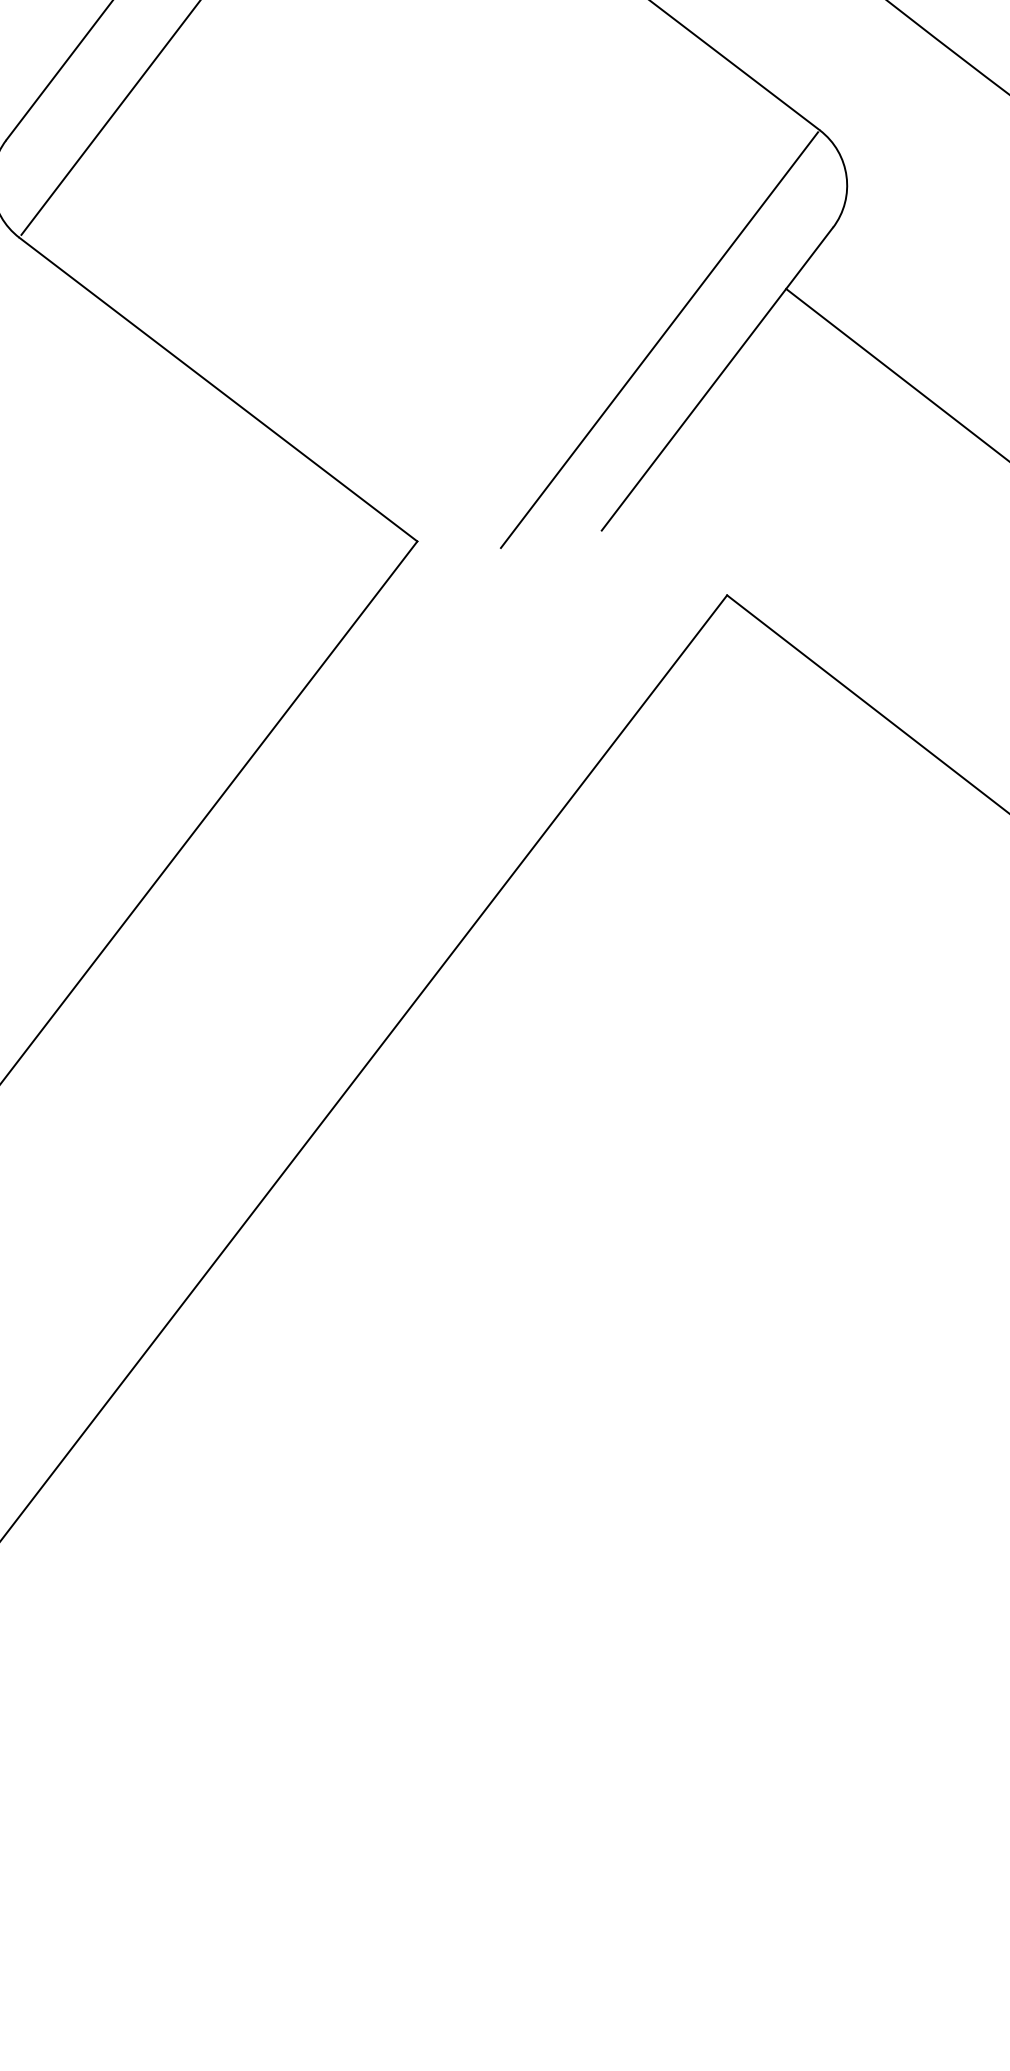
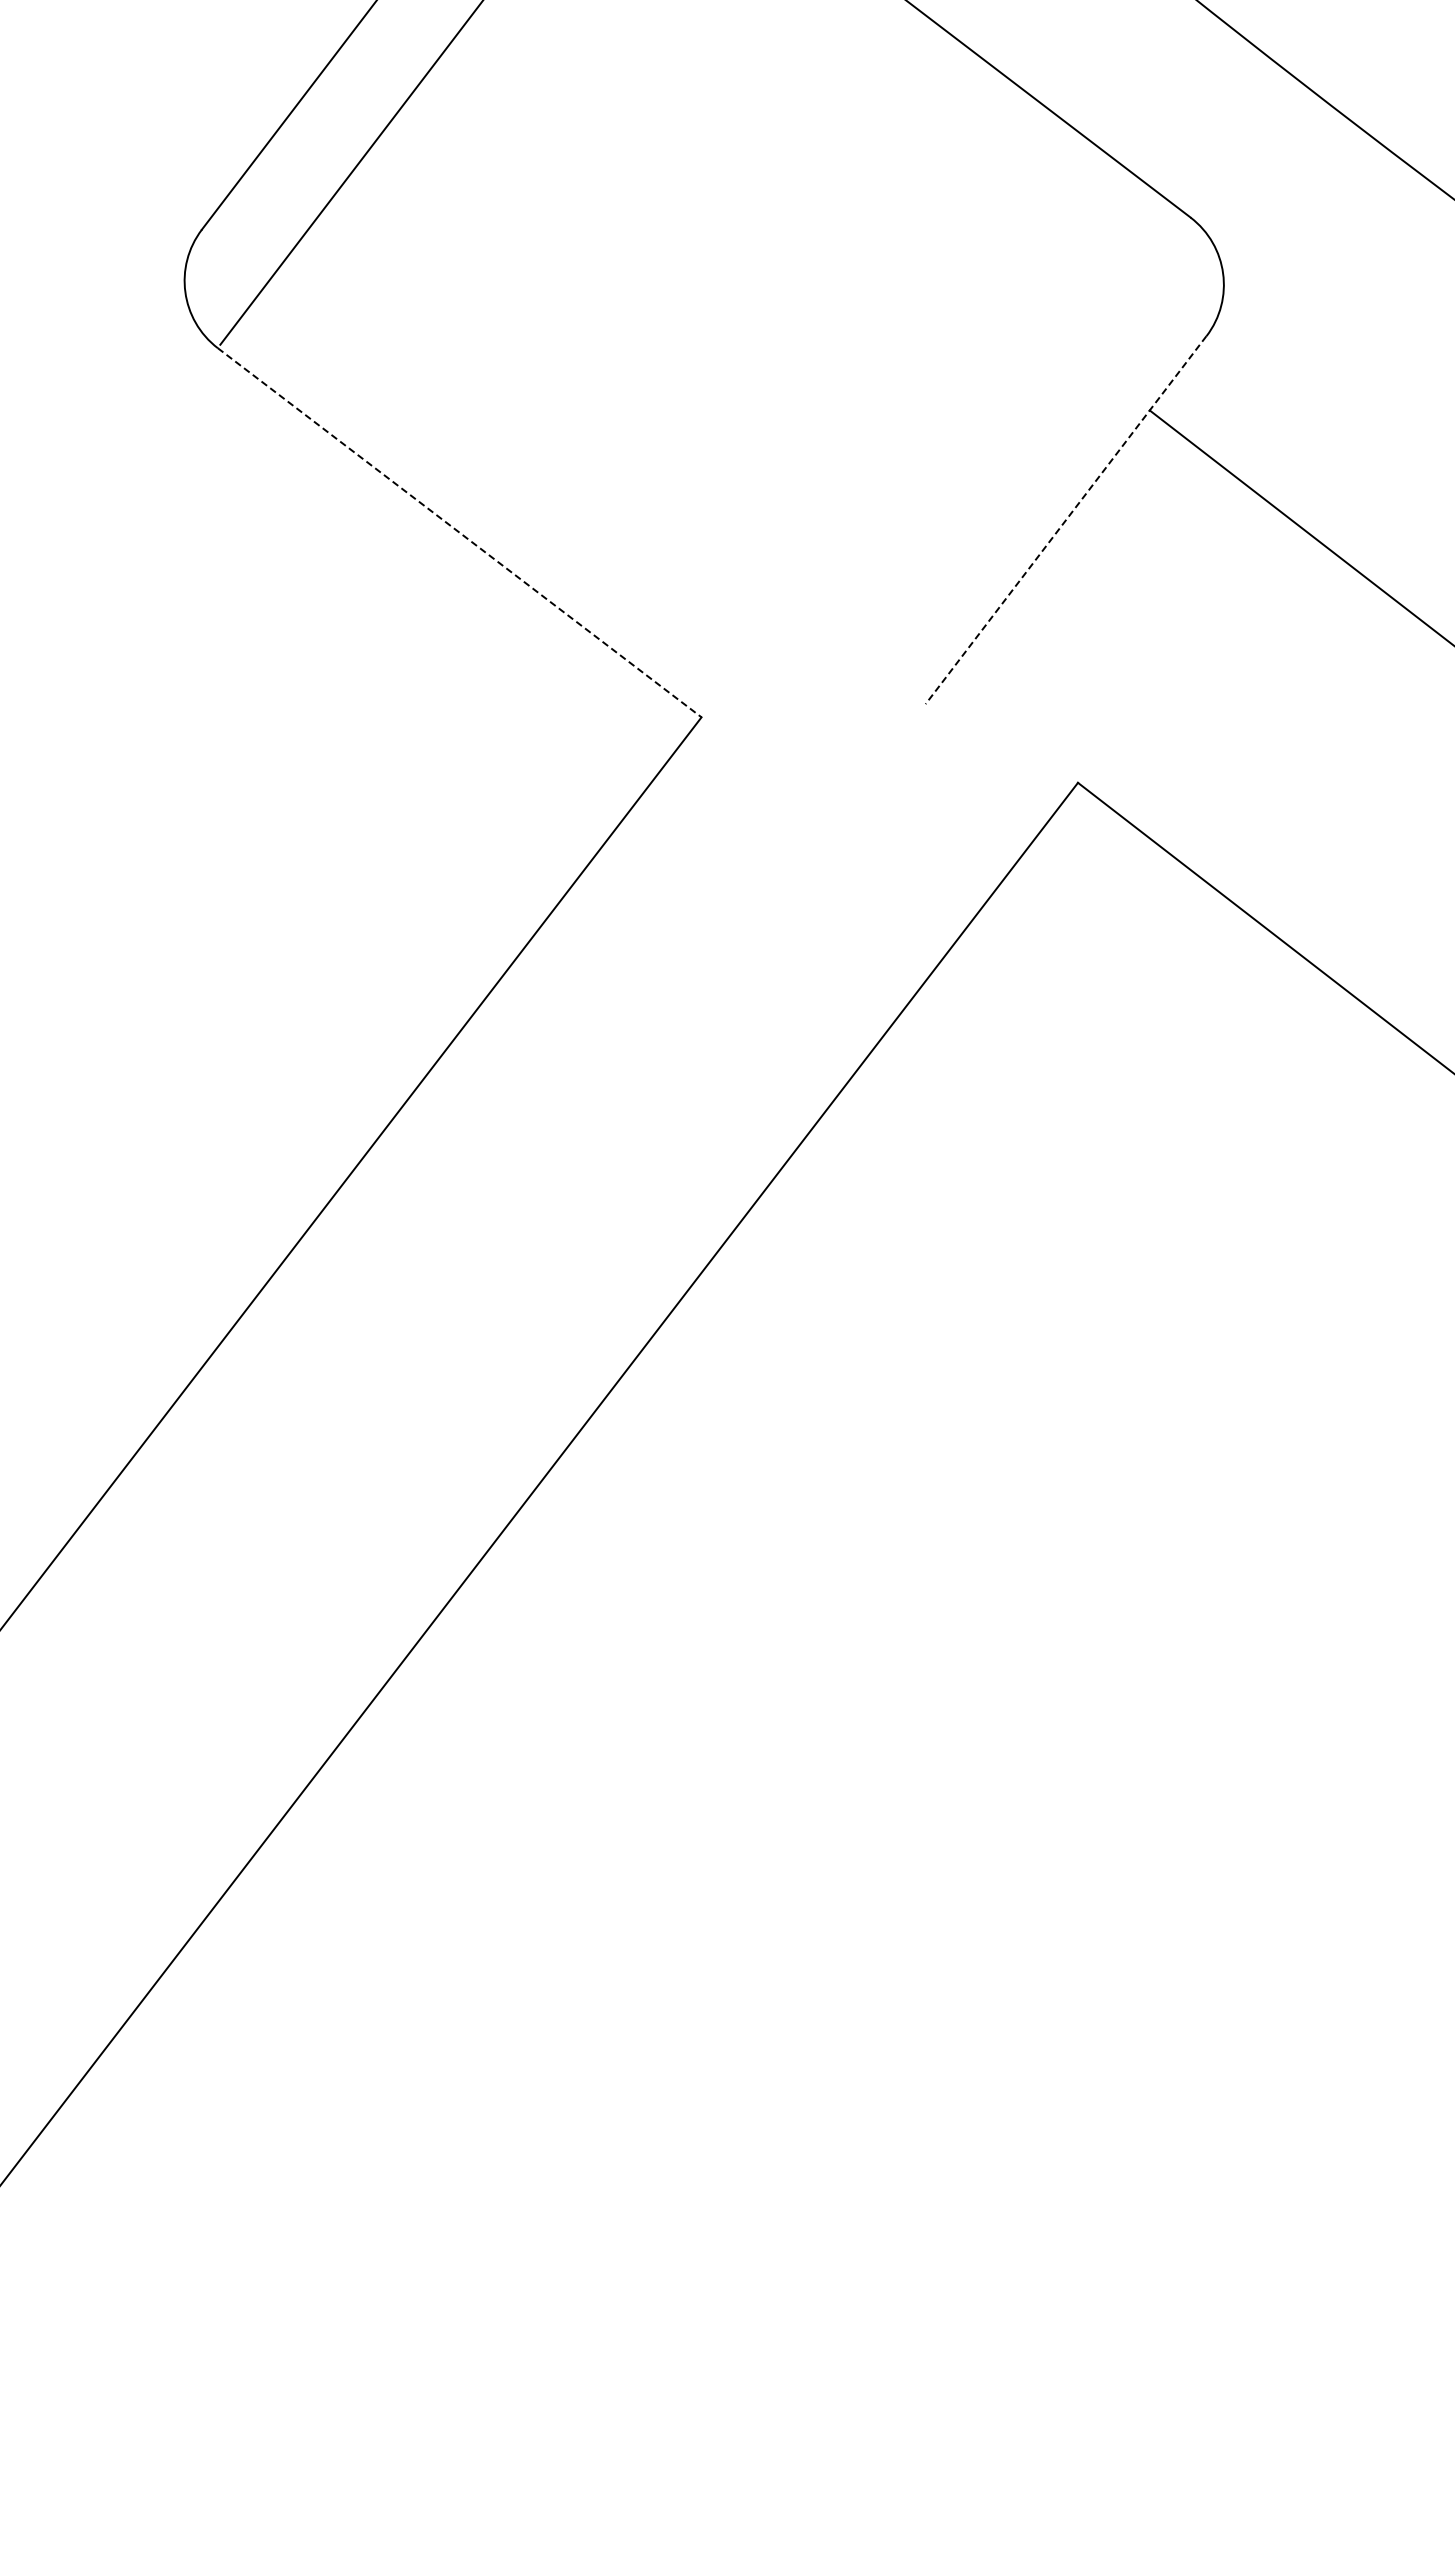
line: (659, 340) -> (995, 472), removed
line: (716, 379) -> (1065, 520), solid -> dashed
line: (219, 390) -> (460, 533), solid -> dashed

